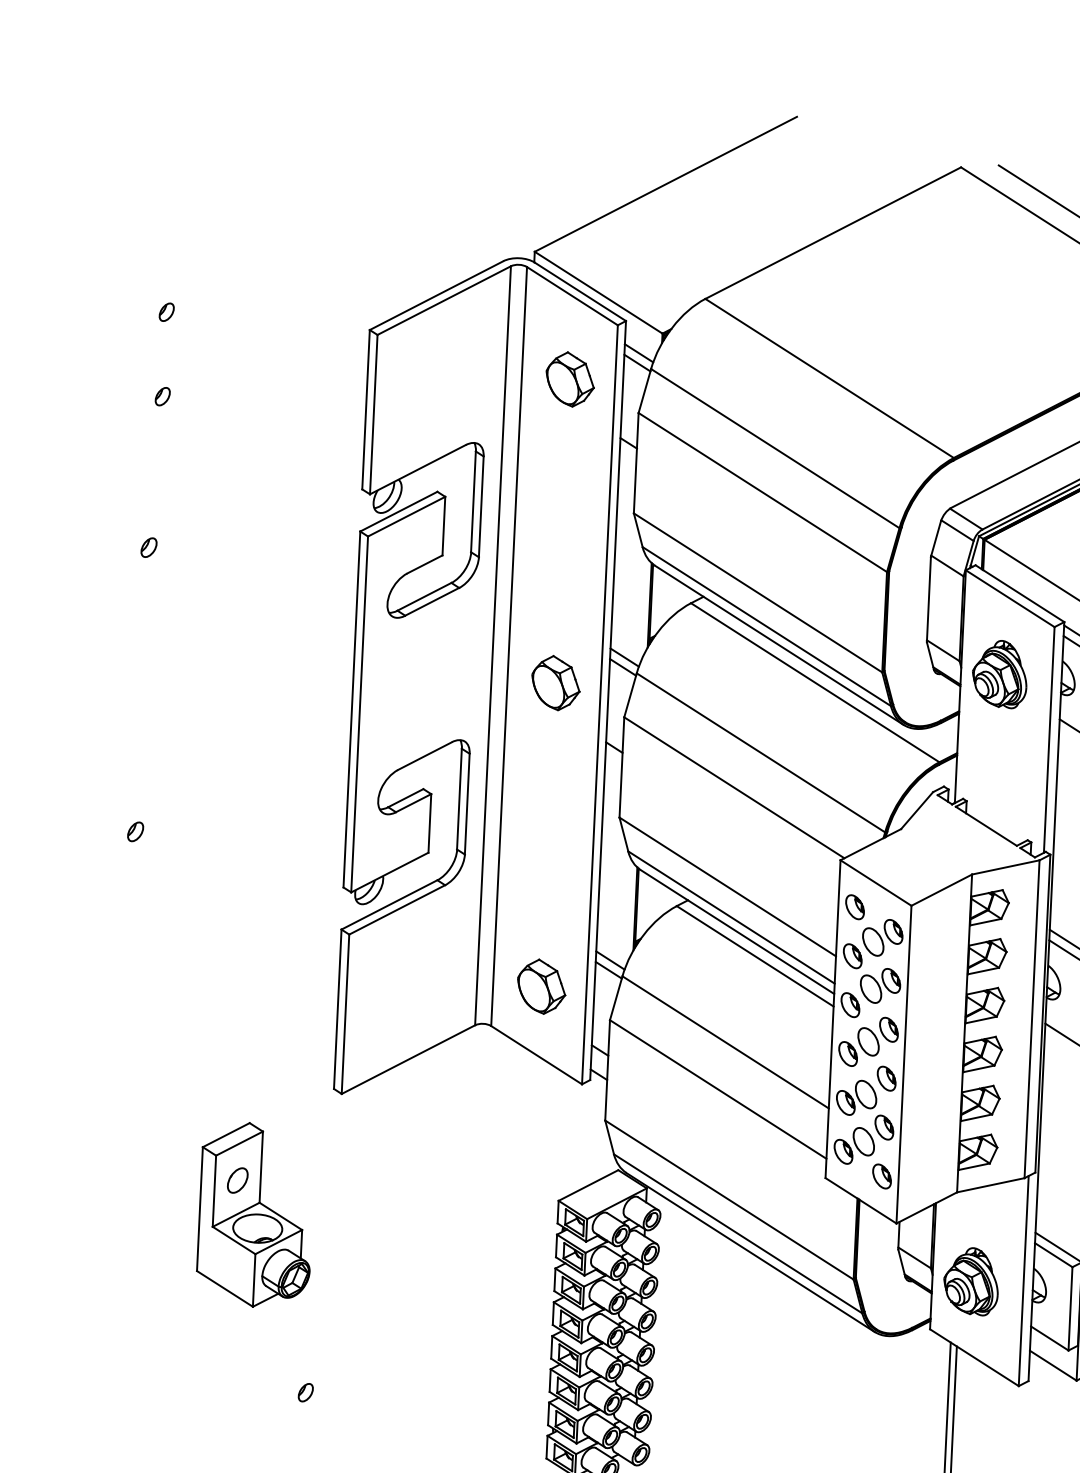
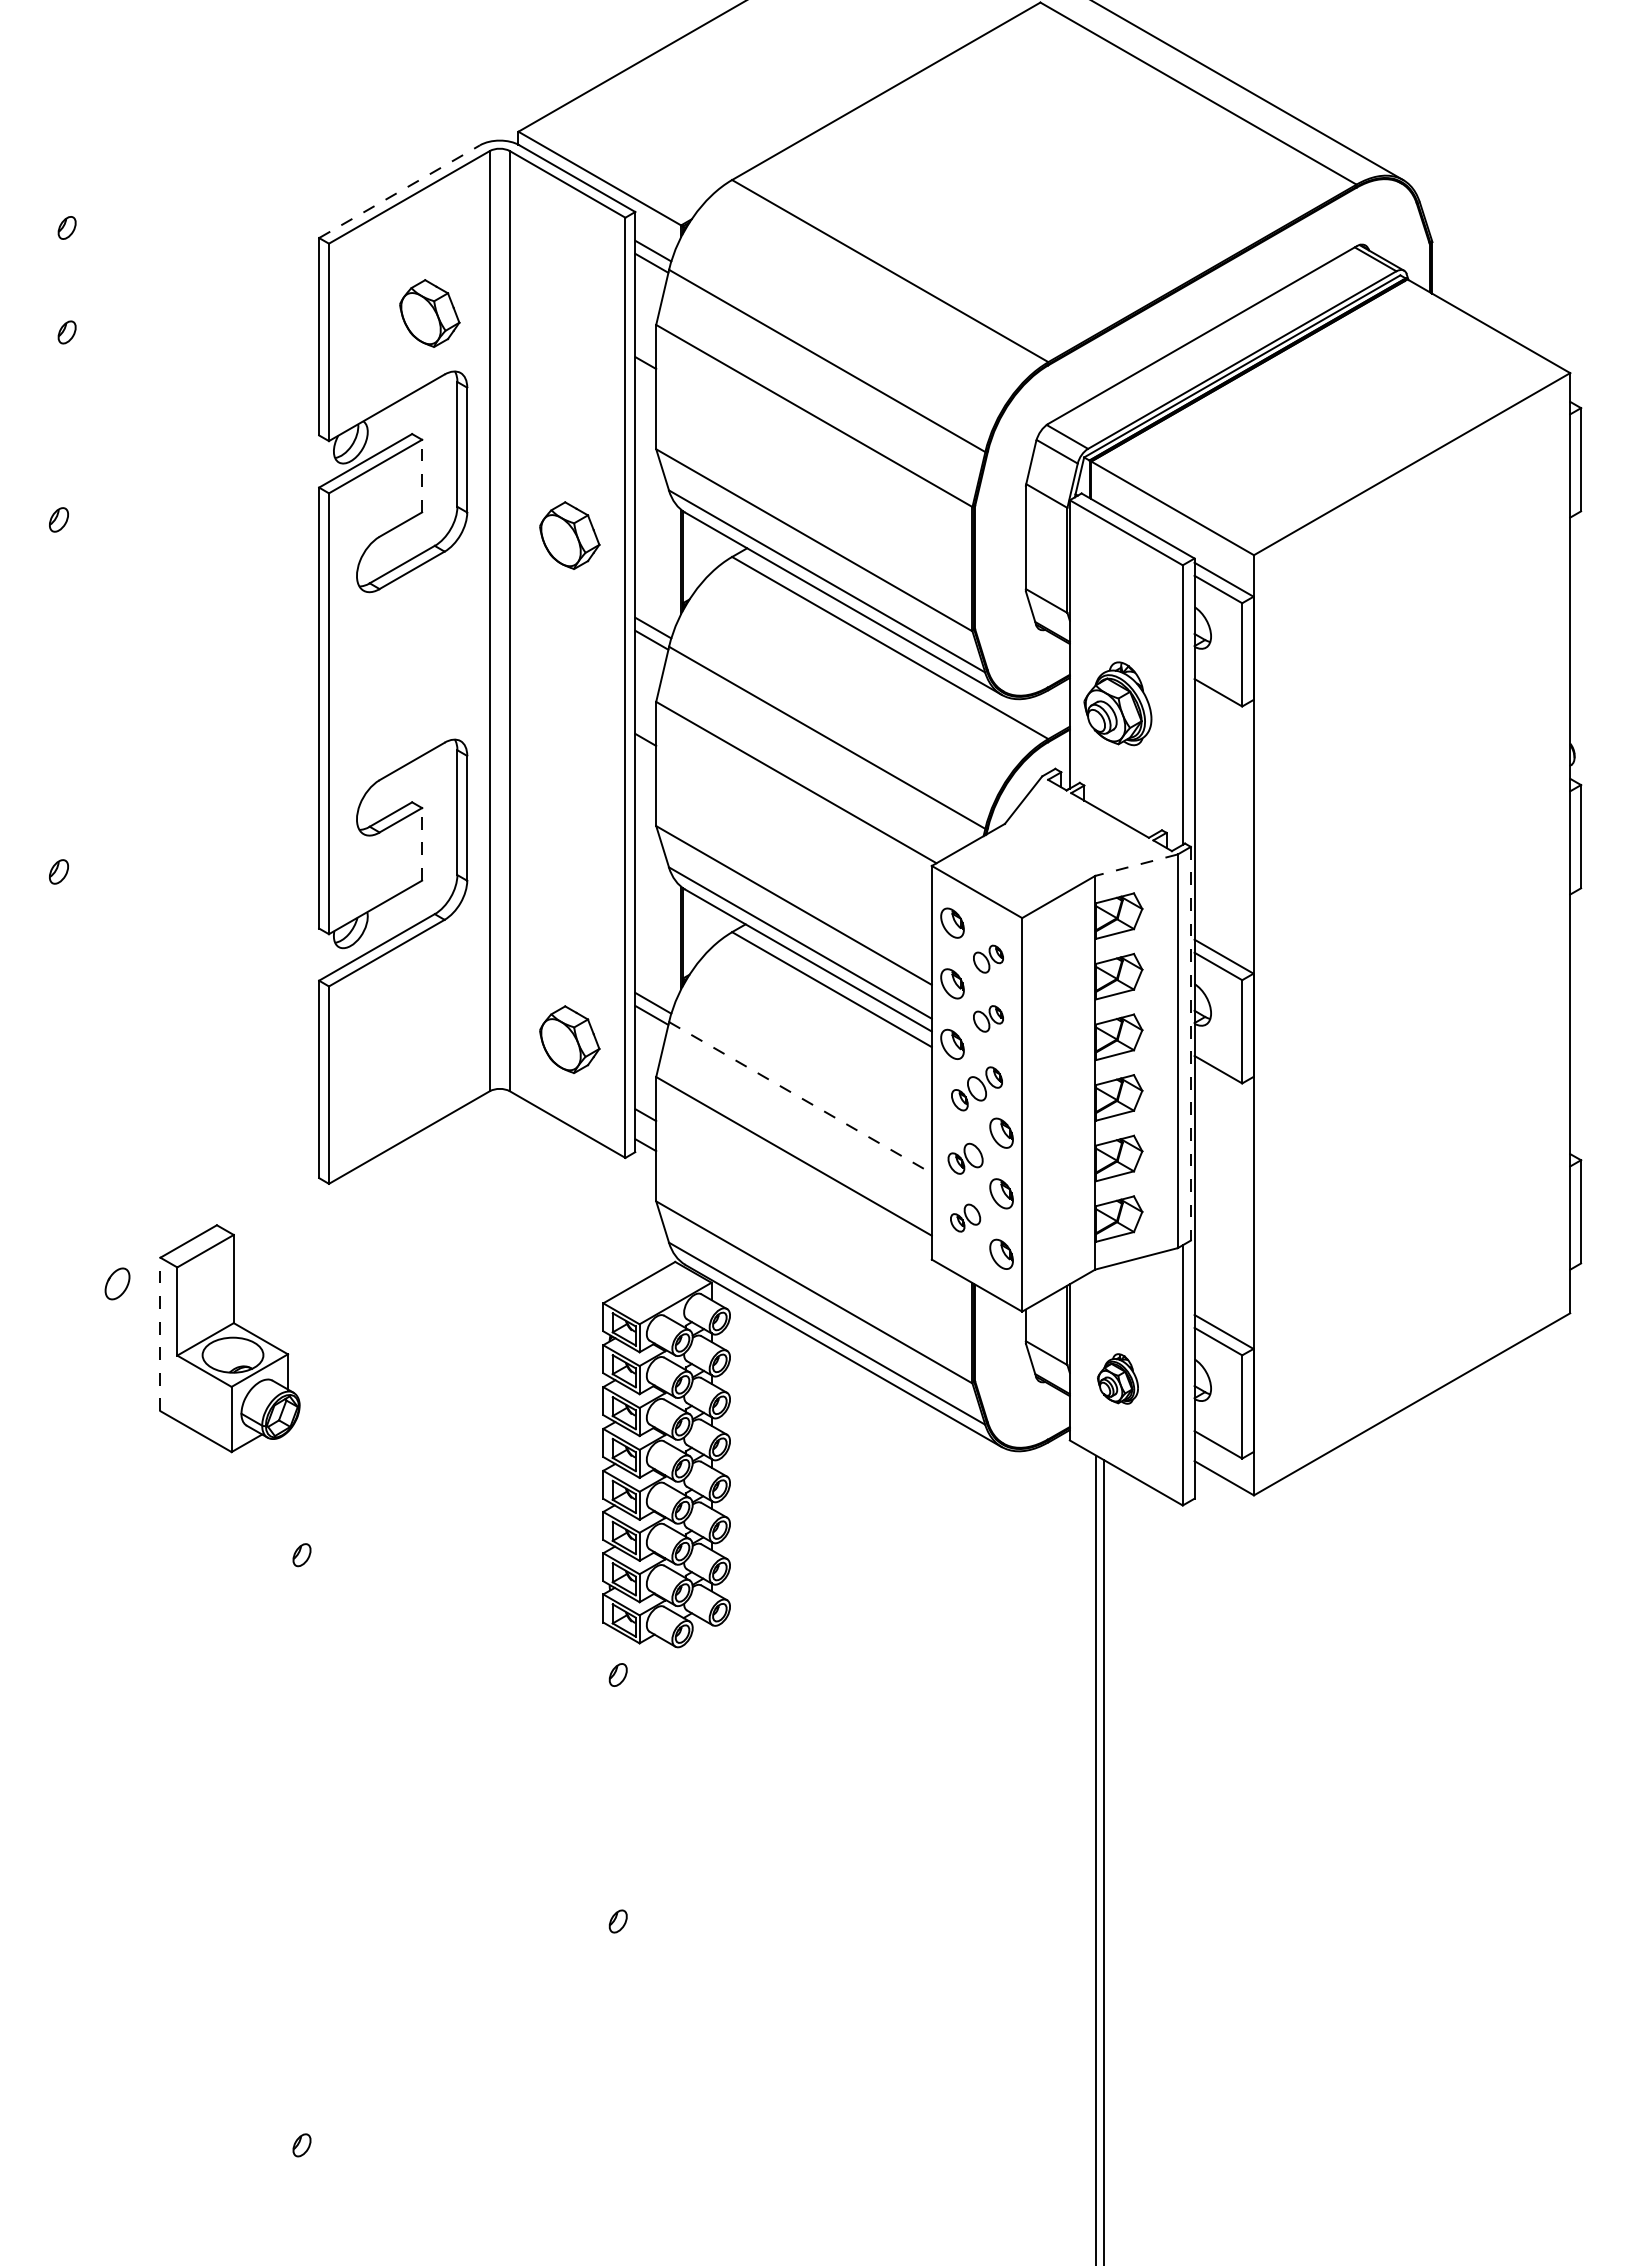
line: (436, 295) -> (399, 191), solid -> dashed
part: (570, 379) -> (429, 313), moved
line: (444, 525) -> (422, 475), solid -> dashed
part: (999, 674) -> (1117, 703), moved
part: (555, 683) -> (569, 535), moved
line: (430, 822) -> (422, 843), solid -> dashed
line: (1005, 867) -> (1136, 865), solid -> dashed
part: (882, 937) -> (988, 958), size x0.6
part: (880, 985) -> (988, 1018), size x0.6
line: (1042, 1013) -> (1190, 1043), solid -> dashed
part: (868, 1041) -> (976, 1088), size x0.7
line: (725, 1042) -> (800, 1097), solid -> dashed
part: (856, 1097) -> (965, 1158), size x0.7
part: (854, 1145) -> (965, 1217), size x0.6
part: (237, 1180) -> (117, 1283), moved
line: (199, 1209) -> (160, 1334), solid -> dashed
part: (970, 1281) -> (1117, 1378), size x0.6

